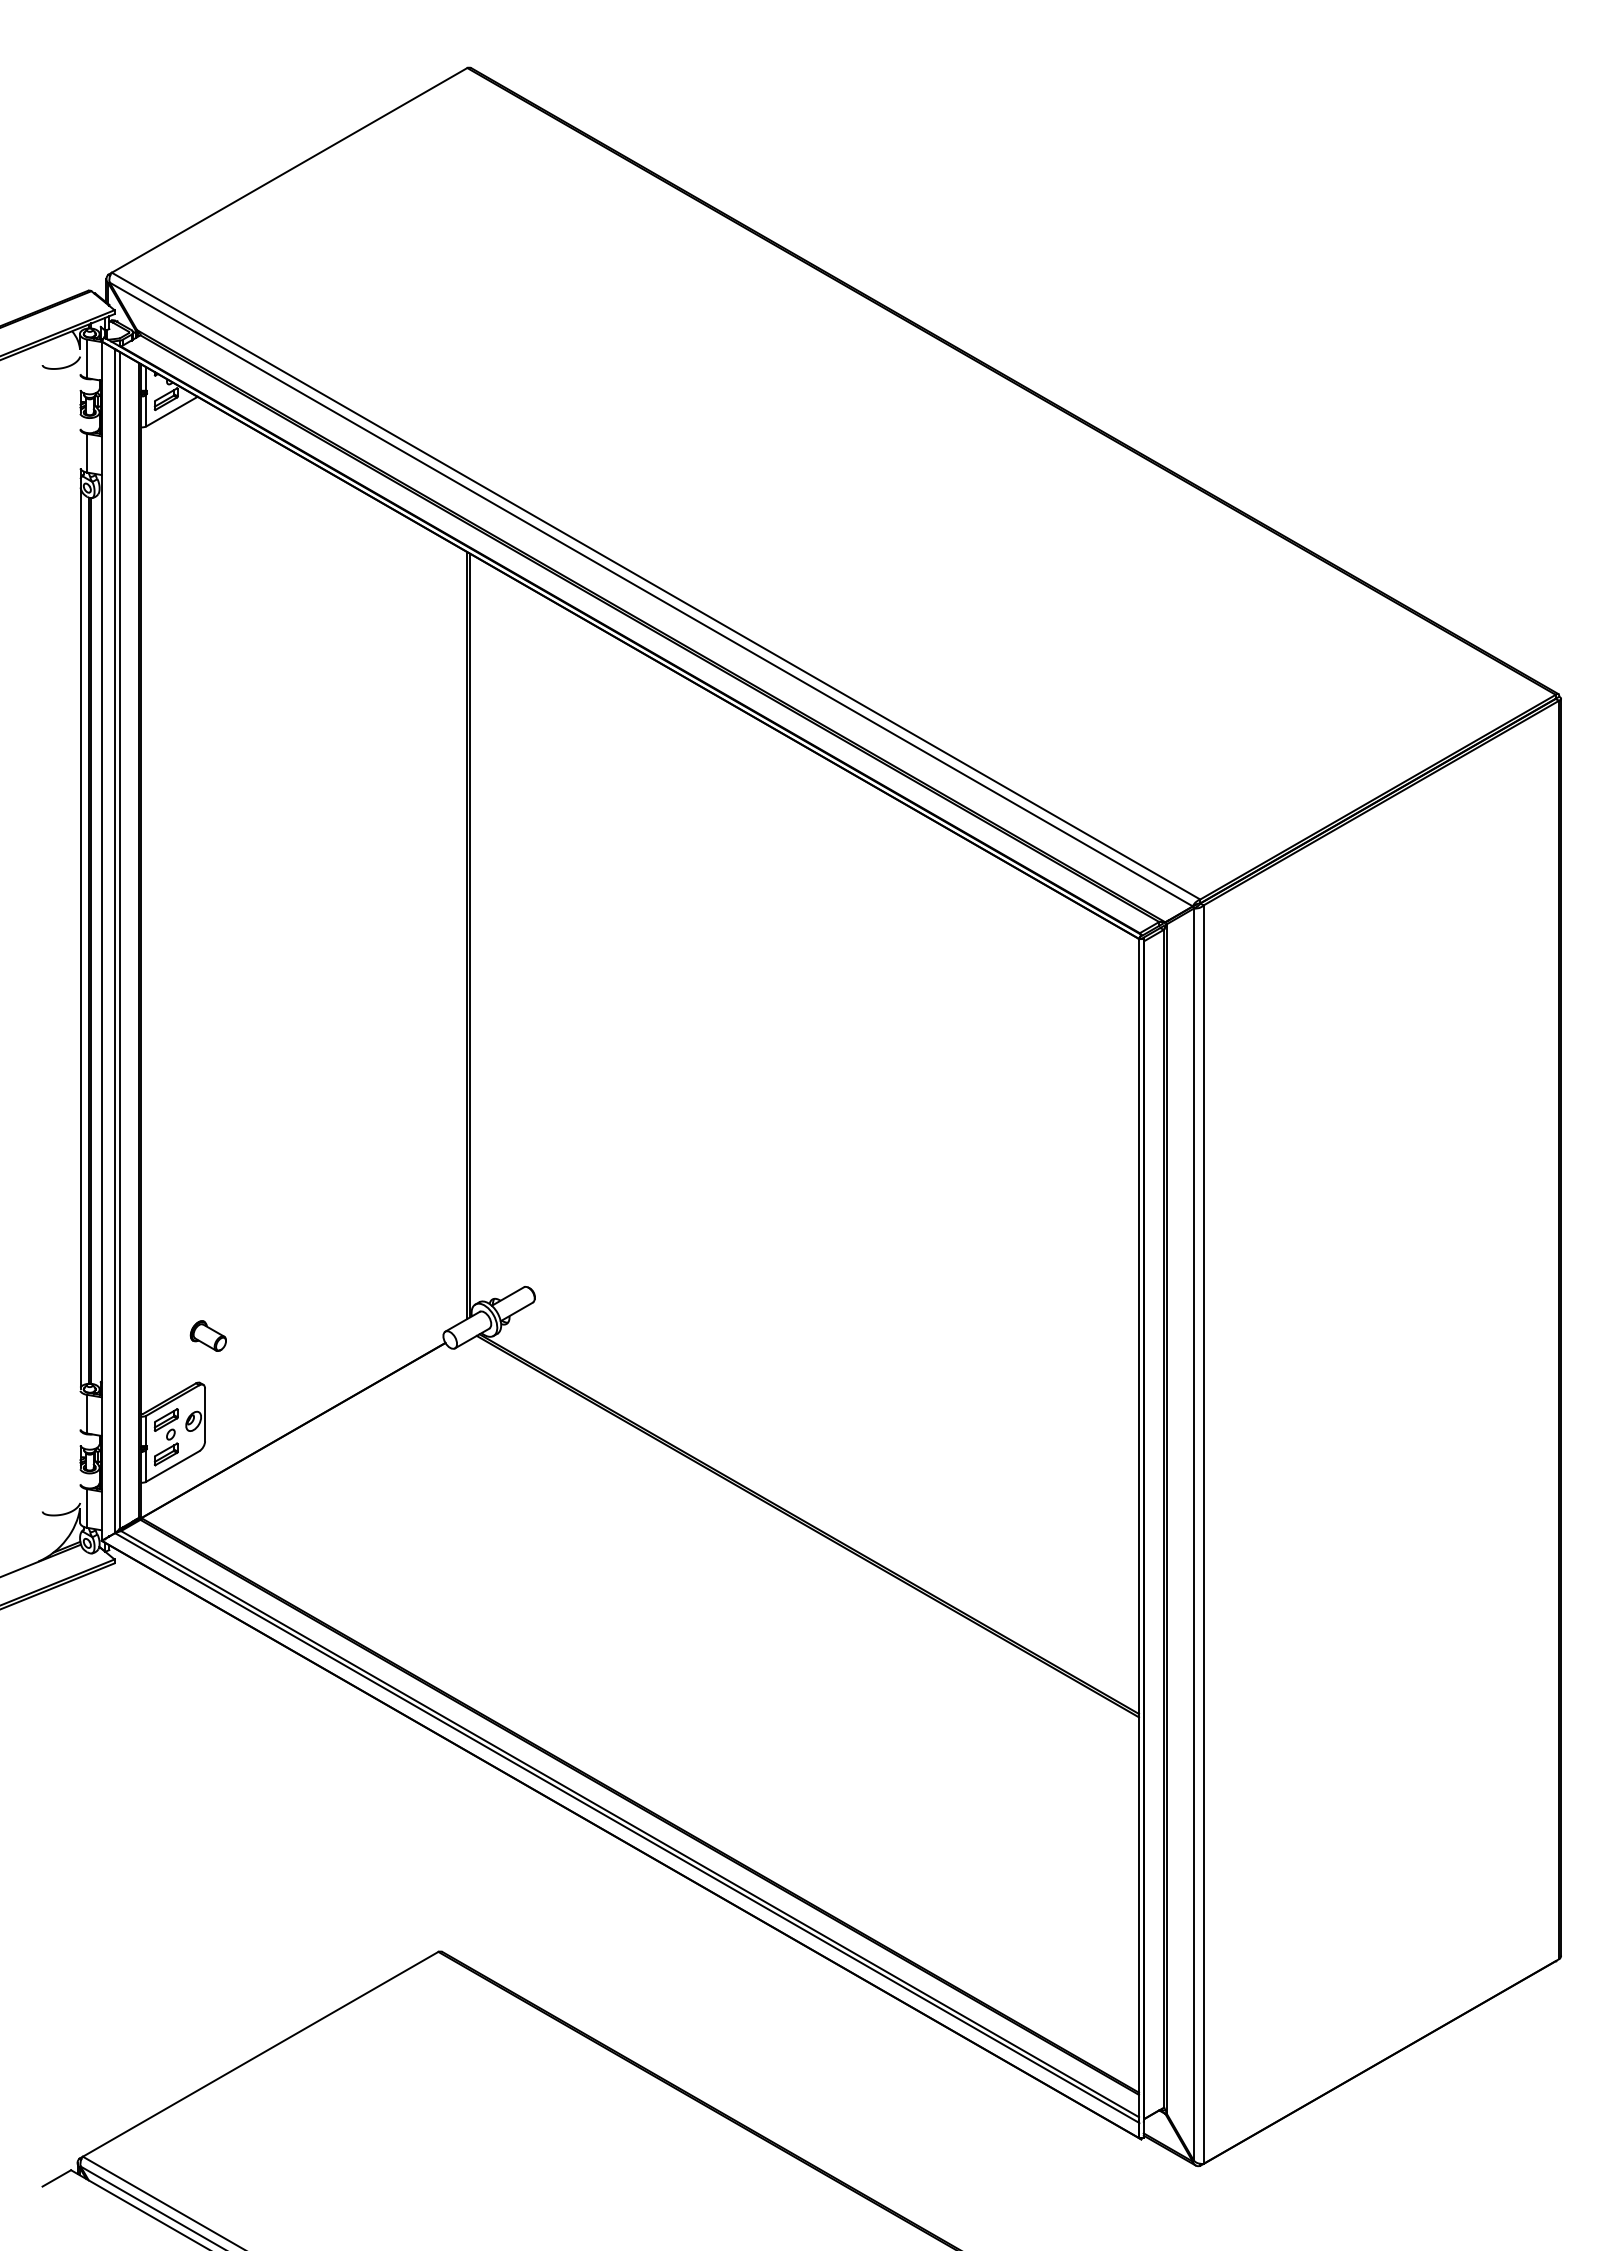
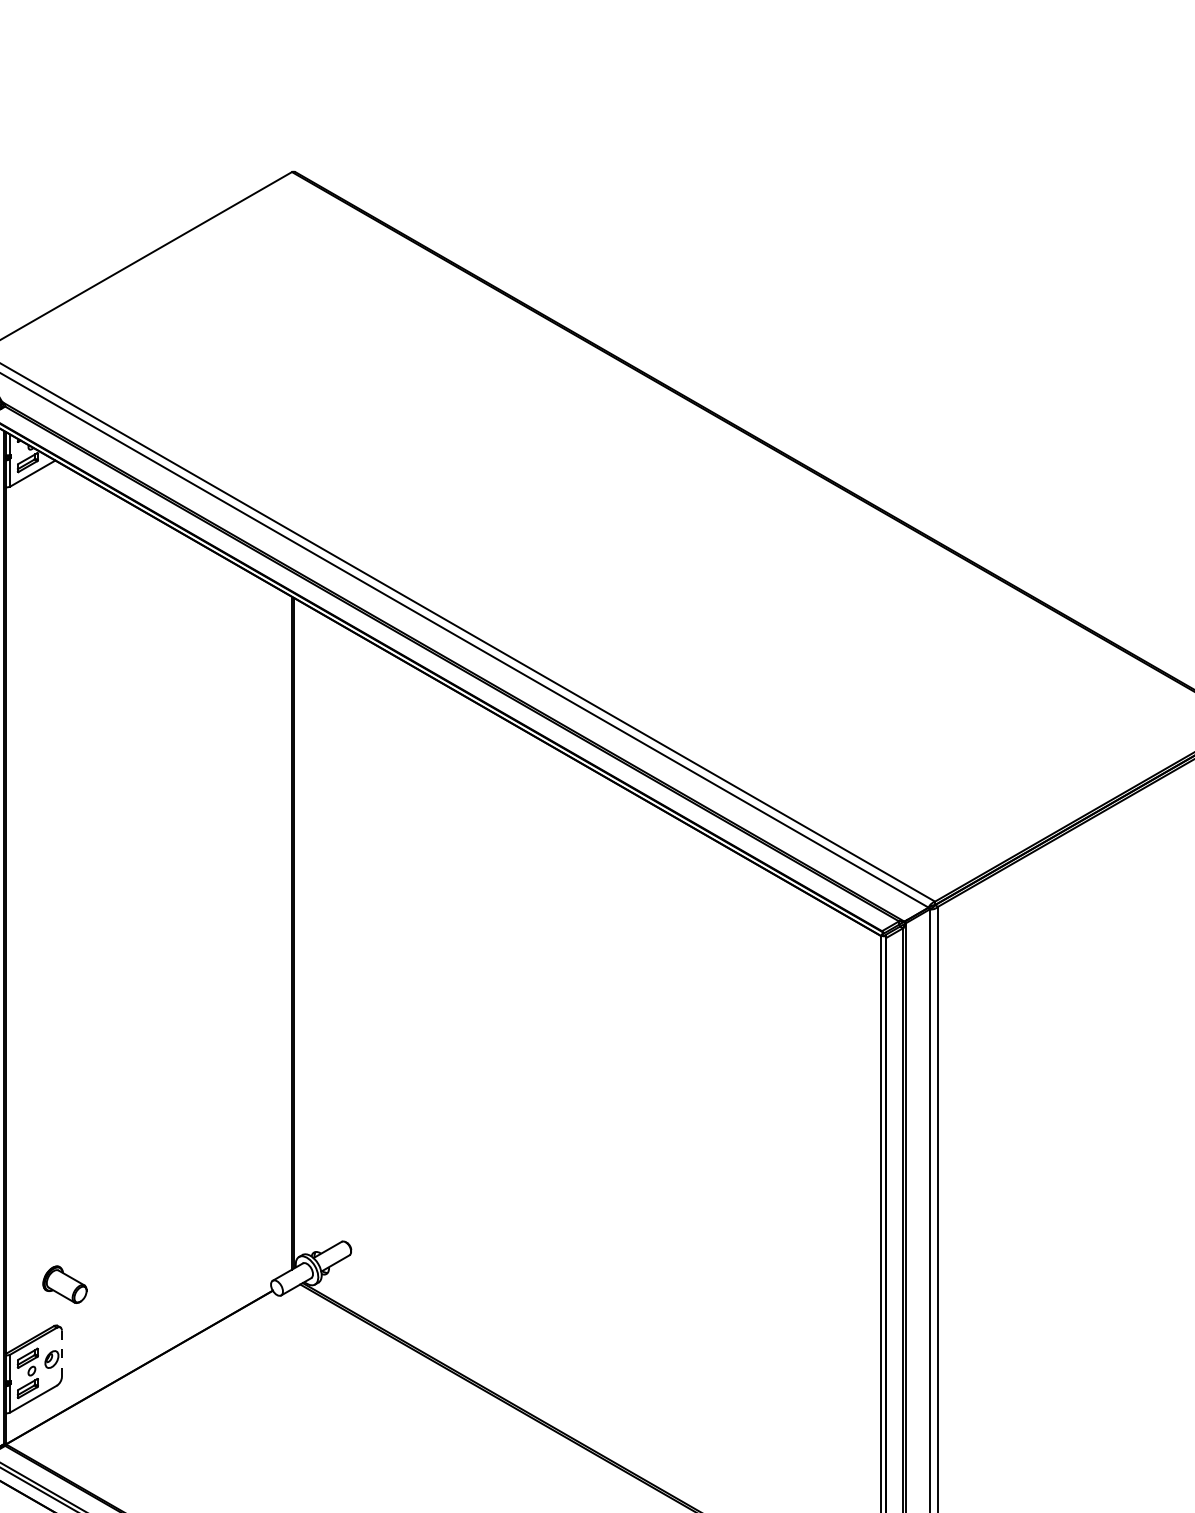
part: (207, 1335) -> (64, 1284), size x1.4
line: (205, 1415) -> (62, 1354), solid -> dashed

